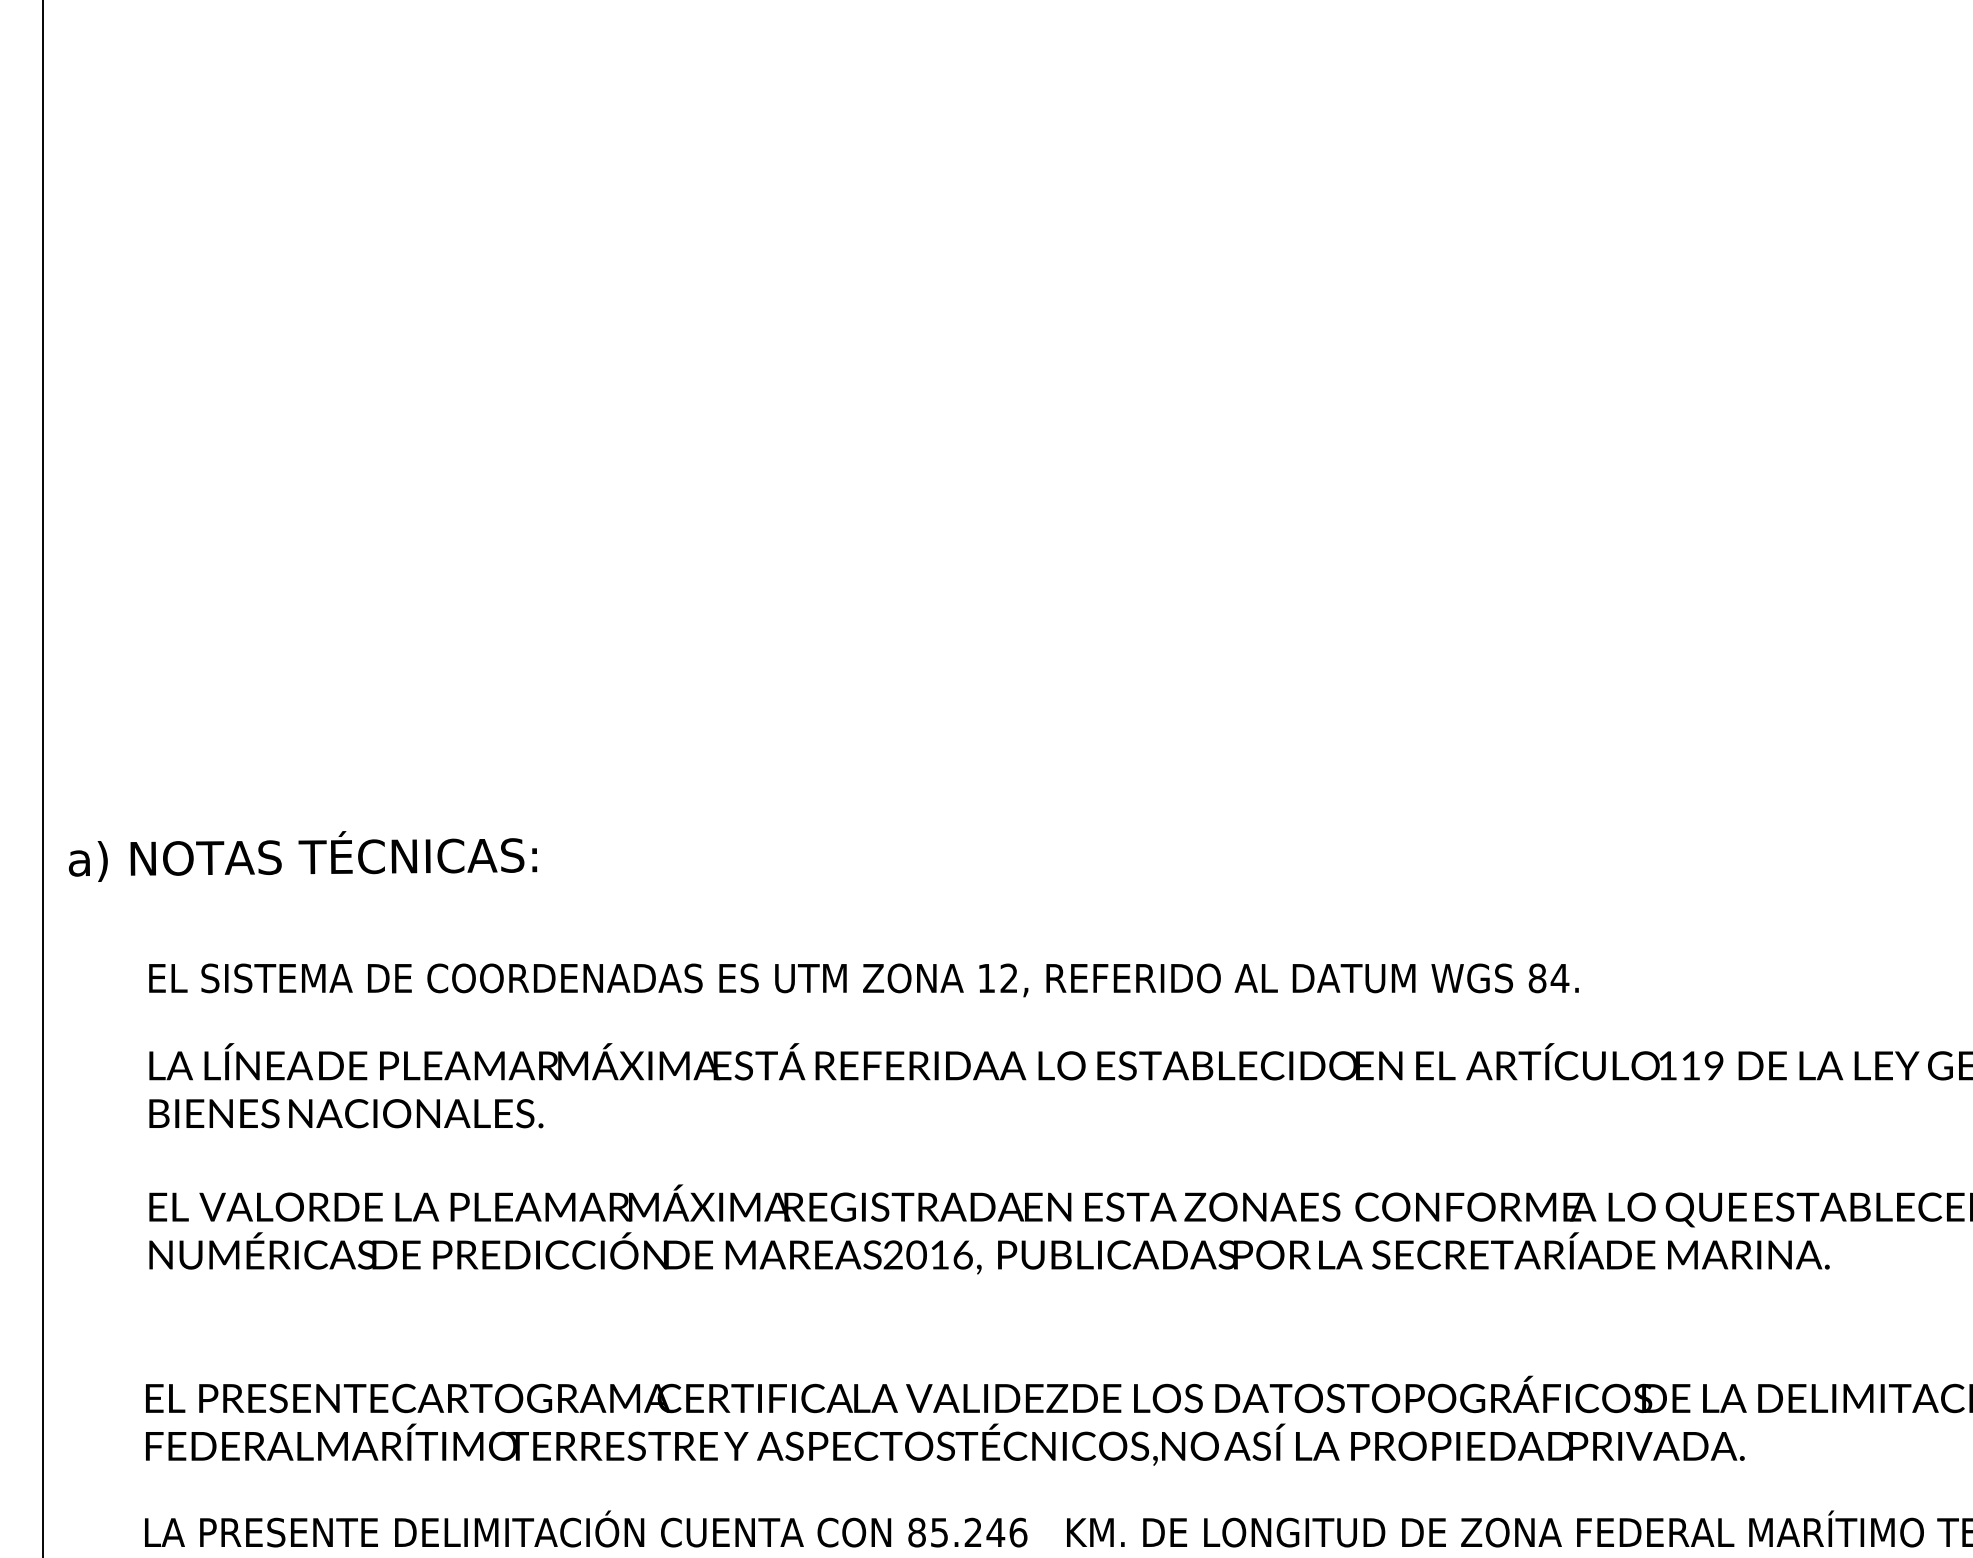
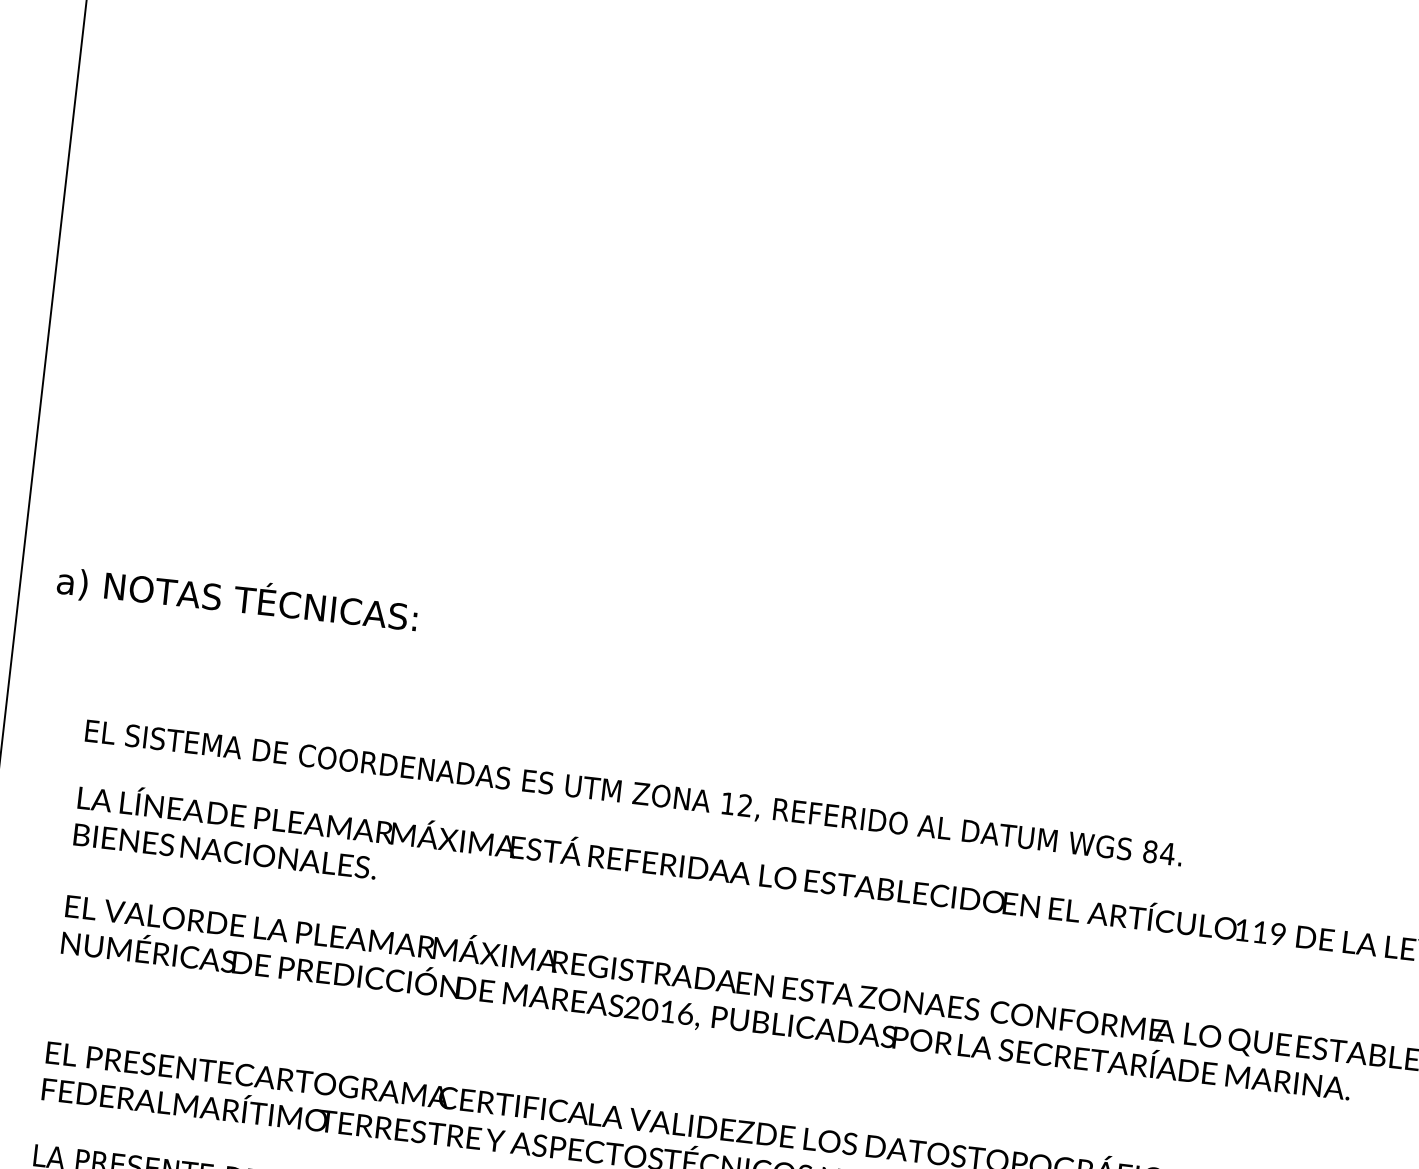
text: (303, 856) -> (237, 598), moved

